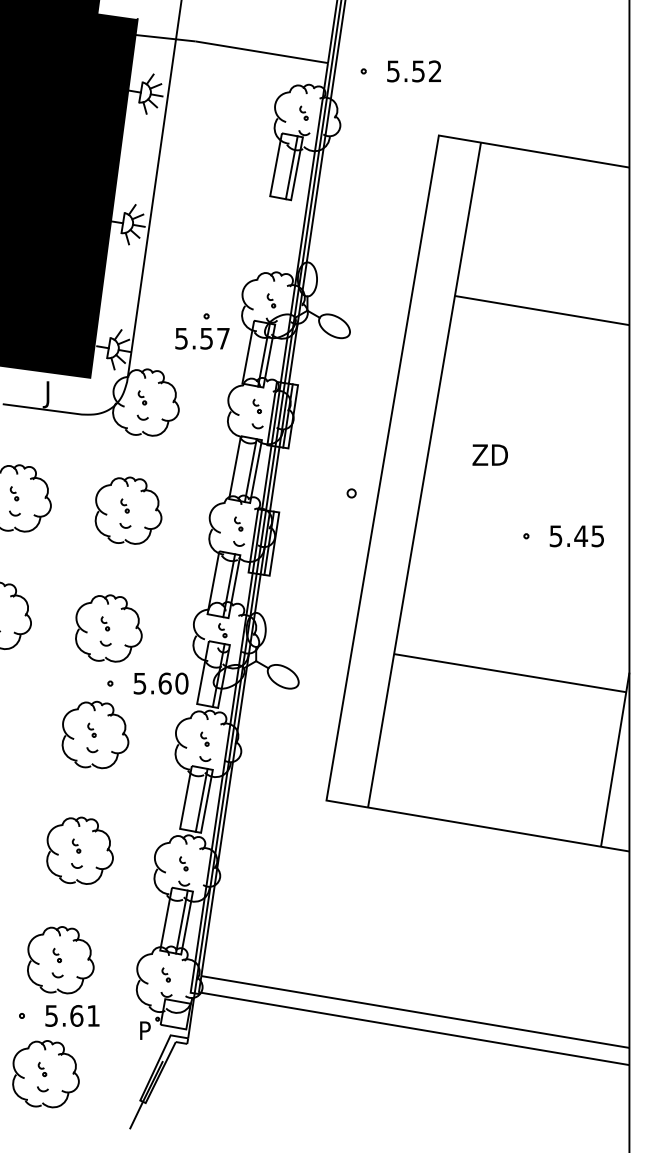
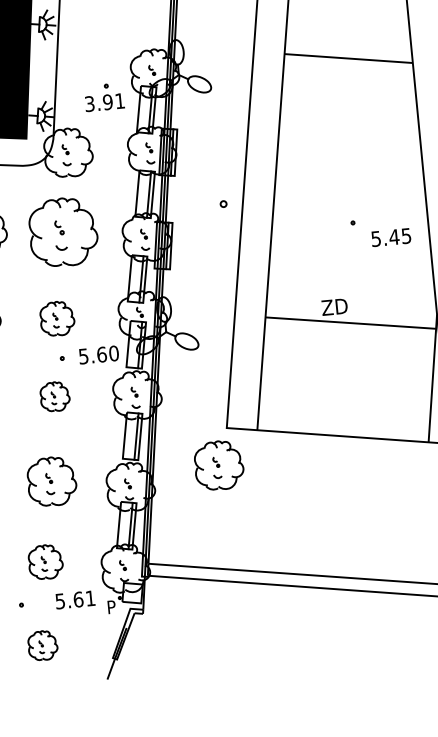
text: (202, 338) -> (104, 102), 5.57 -> 3.91
text: (489, 454) -> (334, 306), moved
part: (128, 510) -> (63, 232), size x1.4
text: (576, 536) -> (391, 237), moved
part: (108, 628) -> (57, 318), size x0.7
part: (95, 734) -> (55, 396), size x0.6
part: (310, 850) -> (218, 465), added
part: (60, 960) -> (45, 562), size x0.7
text: (72, 1015) -> (75, 599), moved
part: (45, 1074) -> (42, 645), size x0.6

